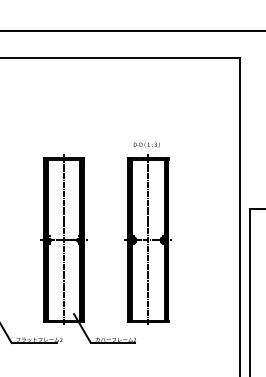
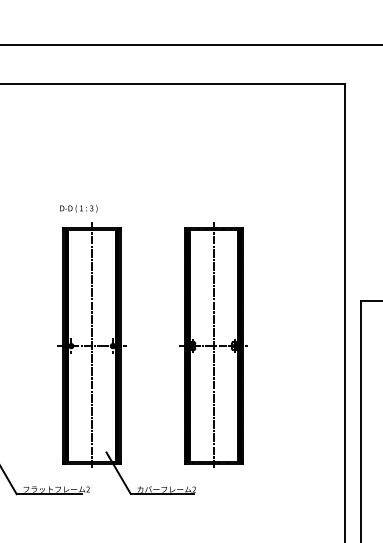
text: (146, 144) -> (78, 208), moved

